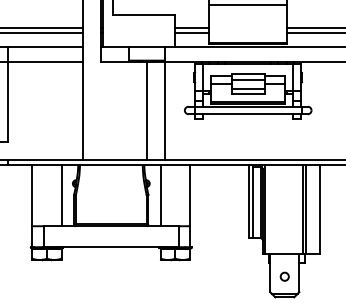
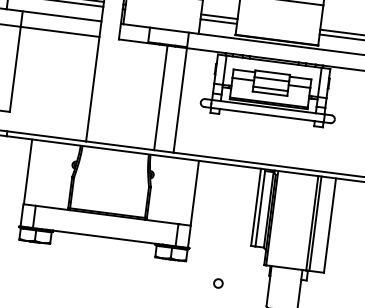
line: (61, 195) -> (58, 175), removed
line: (160, 195) -> (163, 189), removed
circle: (284, 276) -> (218, 283), moved

